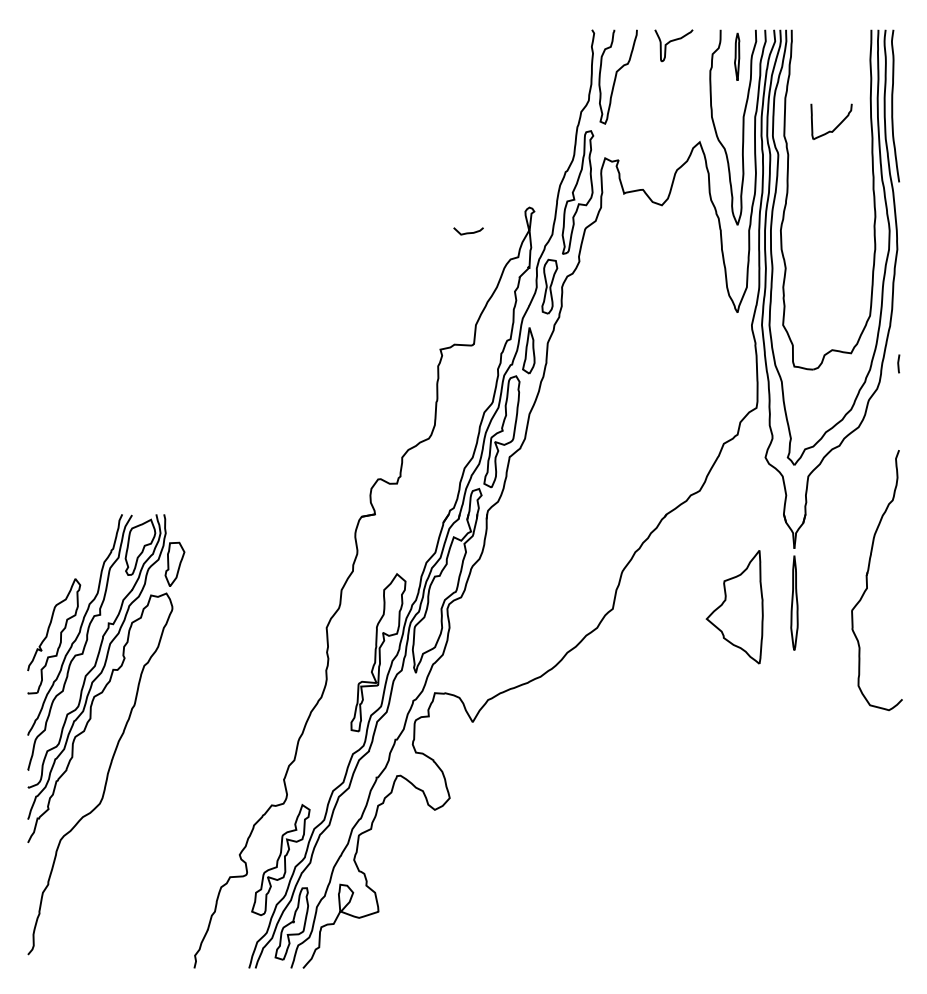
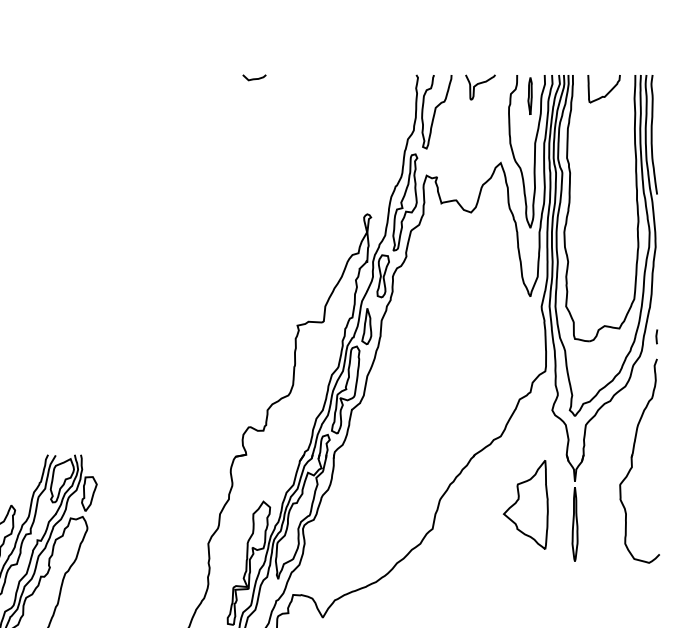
part: (836, 126) -> (607, 92), moved
curve: (468, 232) -> (254, 78), moved
part: (867, 580) -> (632, 461), moved
part: (734, 607) -> (525, 505), moved

